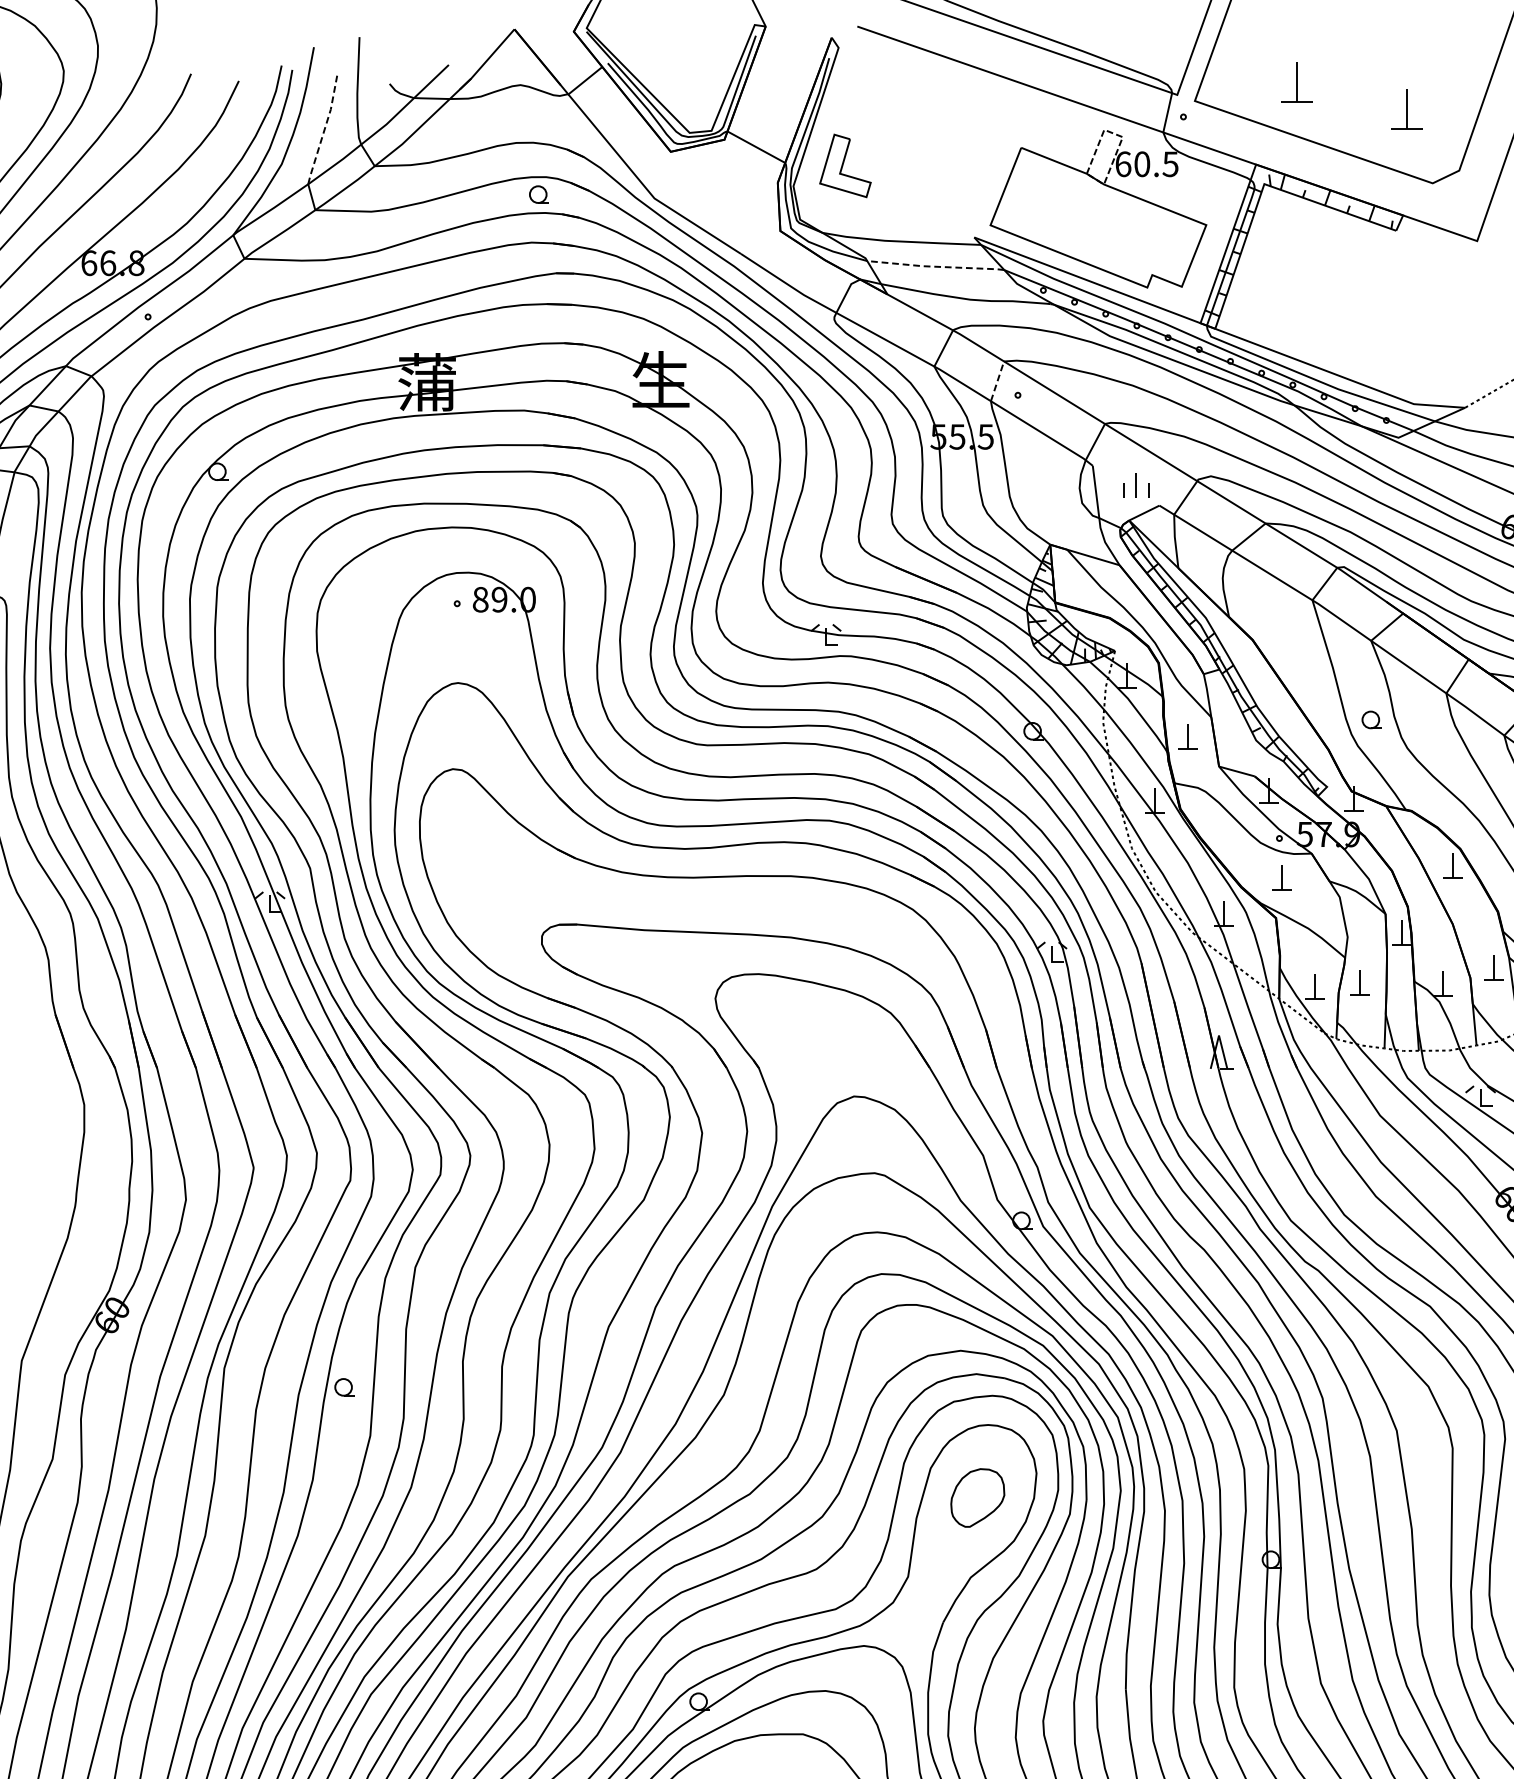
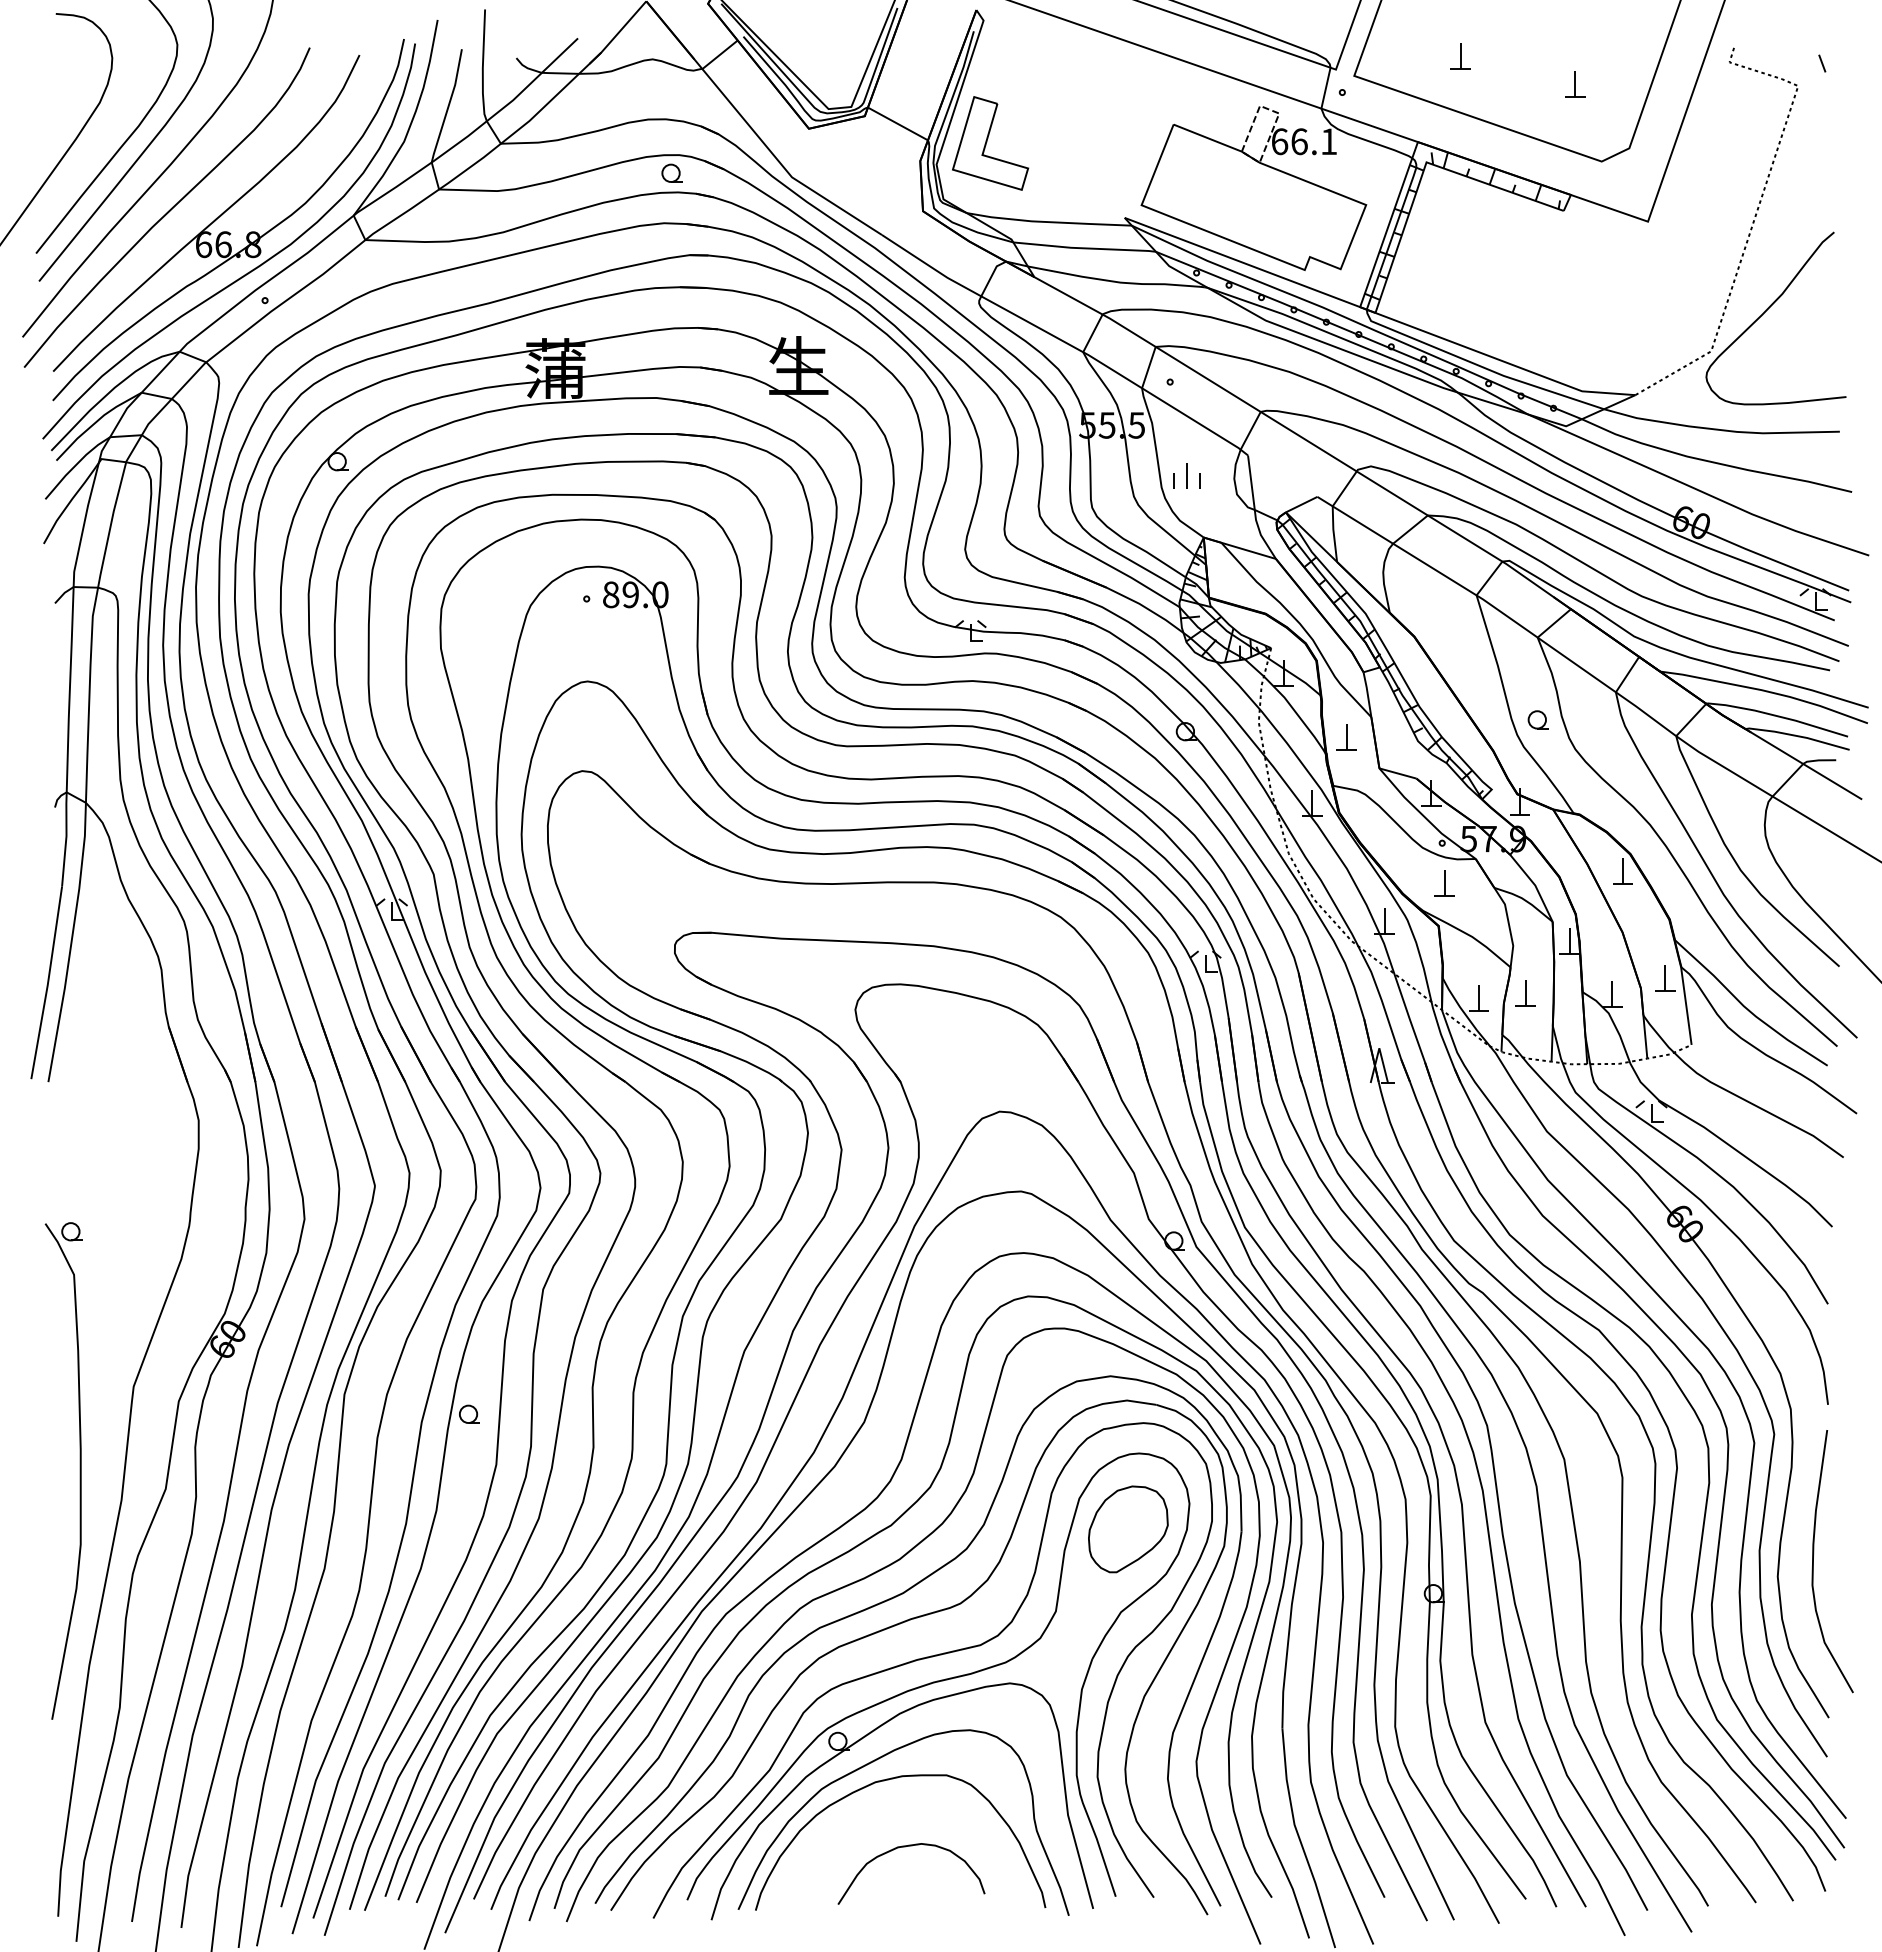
part: (1297, 82) -> (1460, 56), size x0.62
part: (1407, 109) -> (1575, 84), size x0.62
line: (324, 129) -> (448, 105), dashed -> solid
text: (1156, 164) -> (1314, 141), 60.5 -> 66.1
part: (845, 165) -> (990, 143), size x1.43
line: (935, 266) -> (1084, 248), dashed -> solid
line: (997, 381) -> (1148, 367), dashed -> solid
part: (1135, 485) -> (1186, 475), moved
part: (977, 1498) -> (1128, 1529), size x1.43

